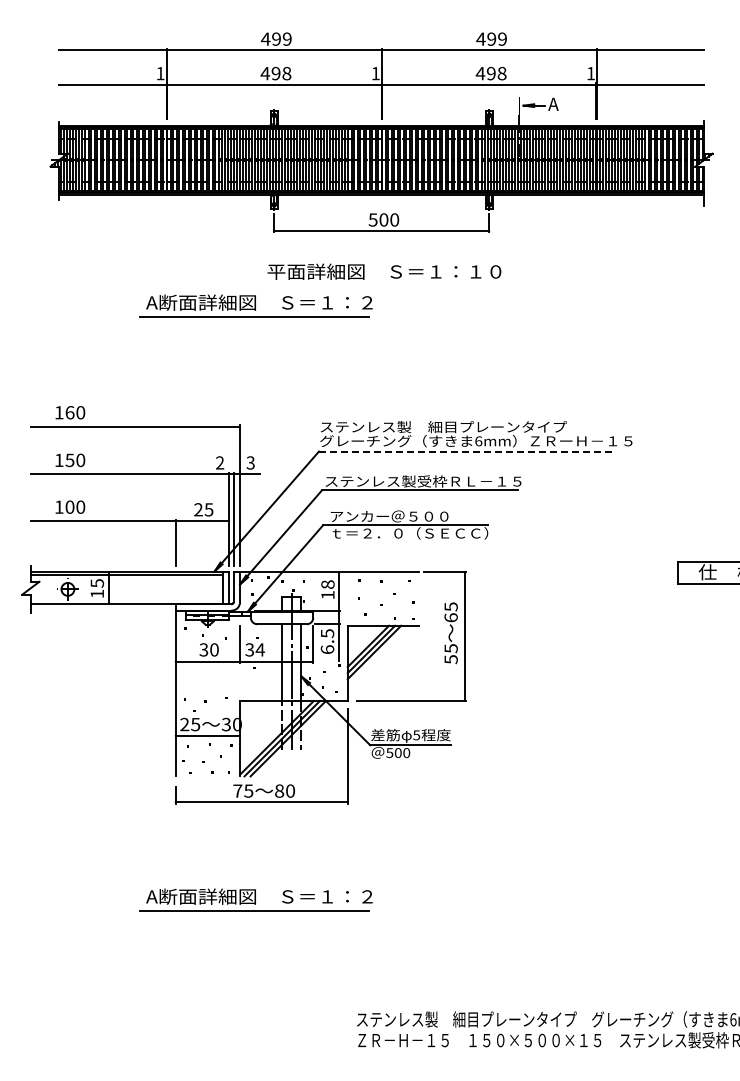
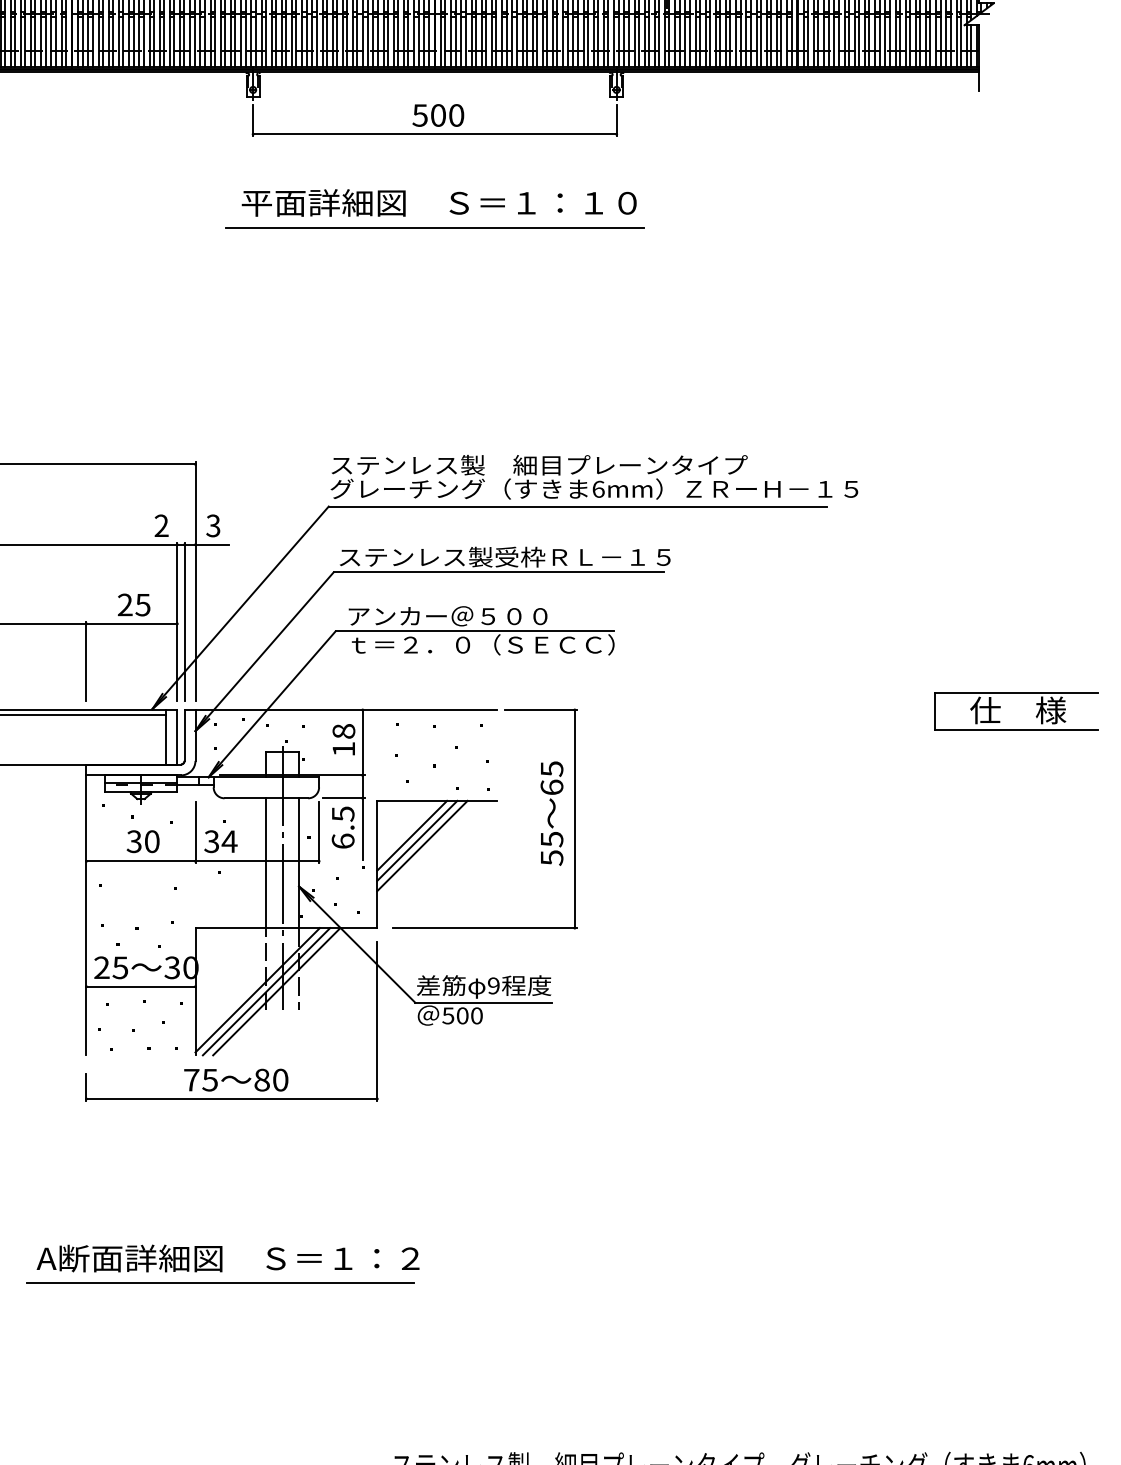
line: (381, 286) -> (434, 227), added
part: (255, 305) -> (221, 259), removed
line: (466, 451) -> (577, 506), dashed -> solid
text: (416, 735) -> (493, 986), 5 -> 9

